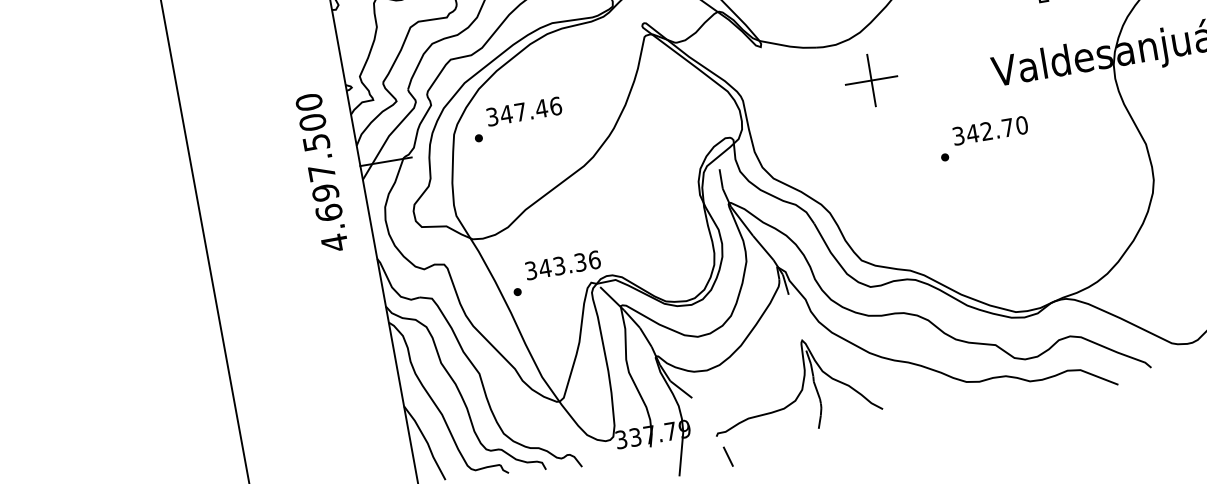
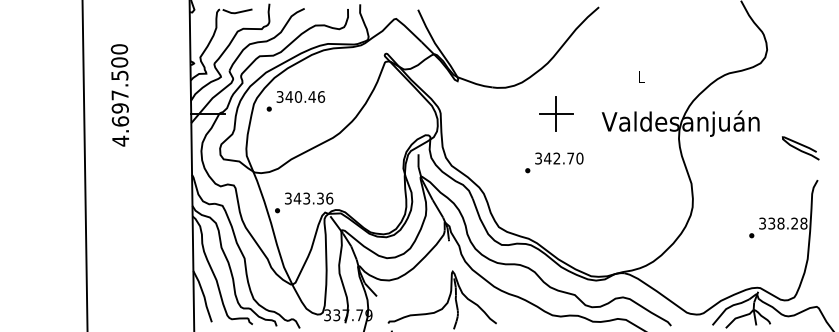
part: (871, 79) -> (556, 113), moved
text: (520, 111) -> (298, 96), 347.46 -> 340.46
text: (984, 137) -> (554, 162), moved
text: (321, 173) -> (119, 95), moved

